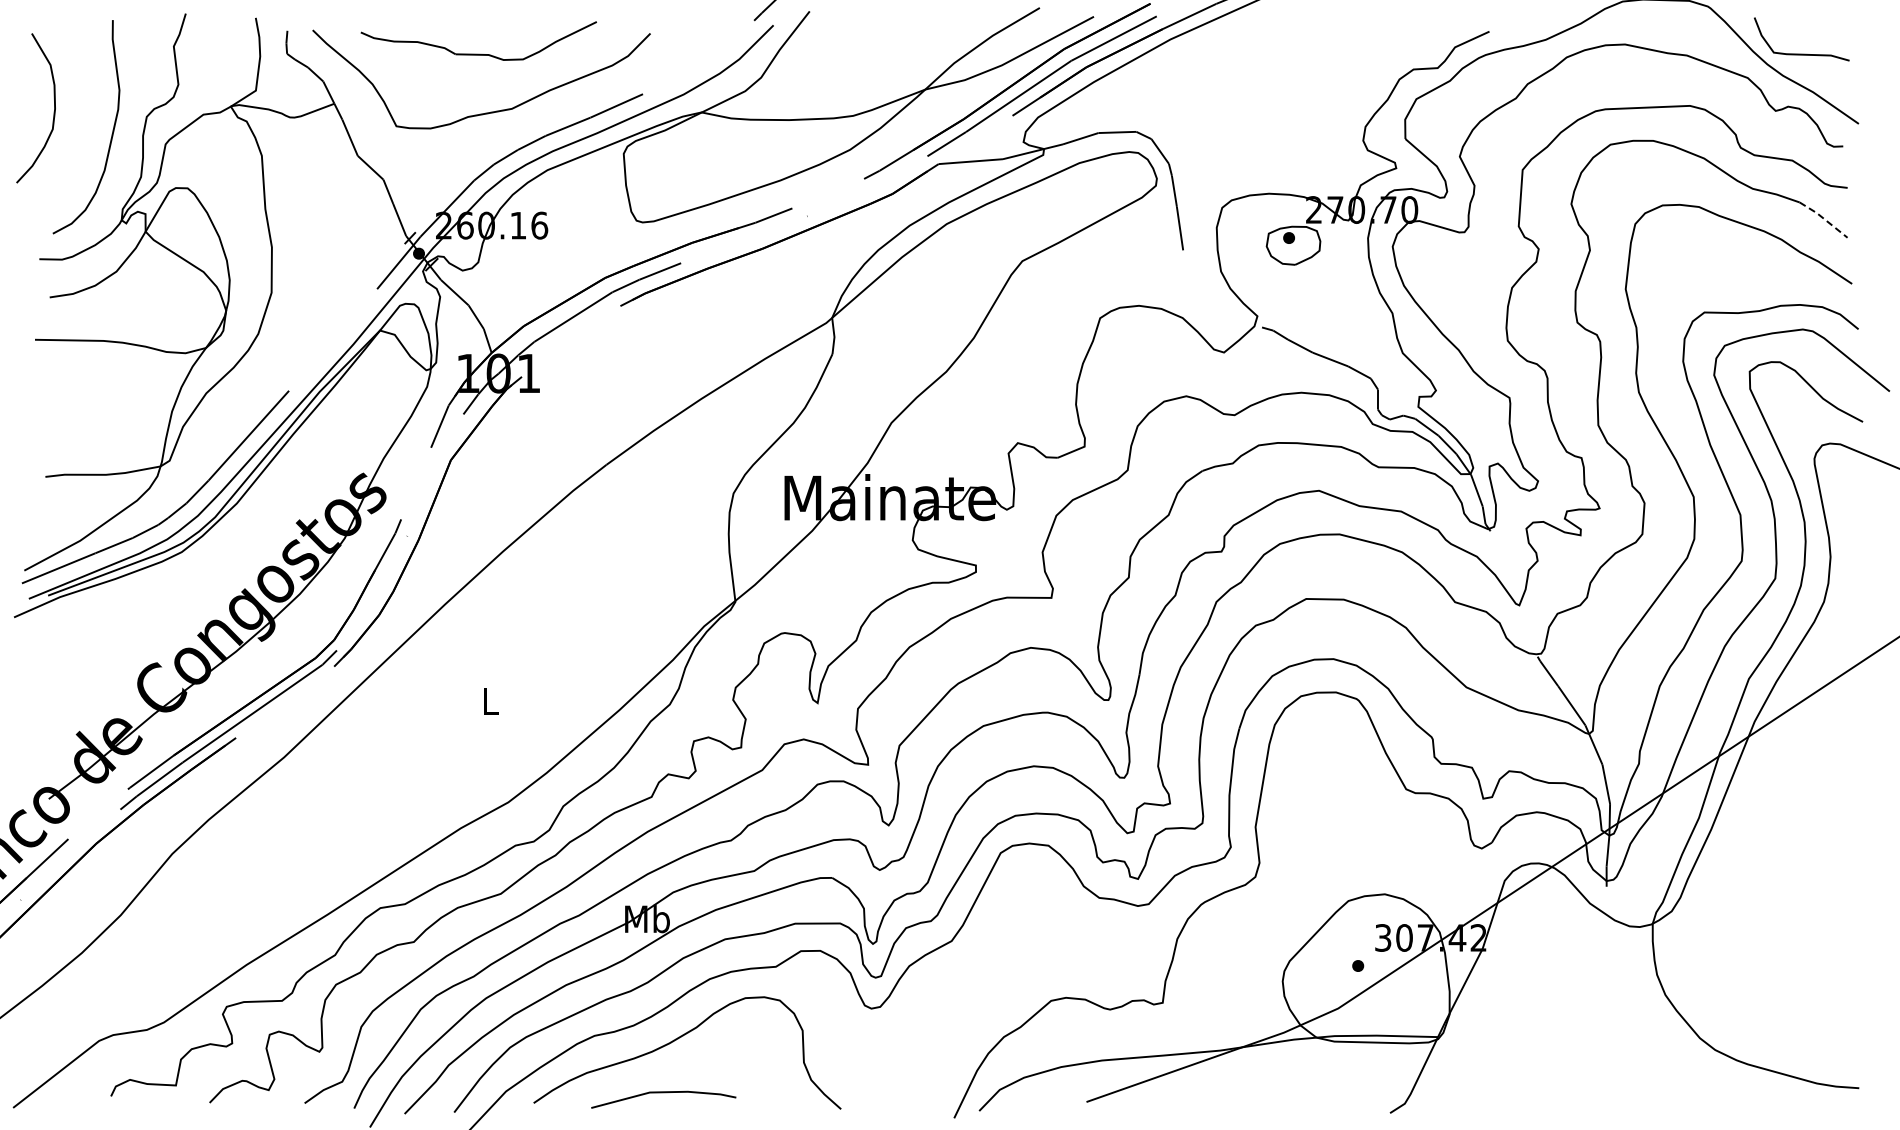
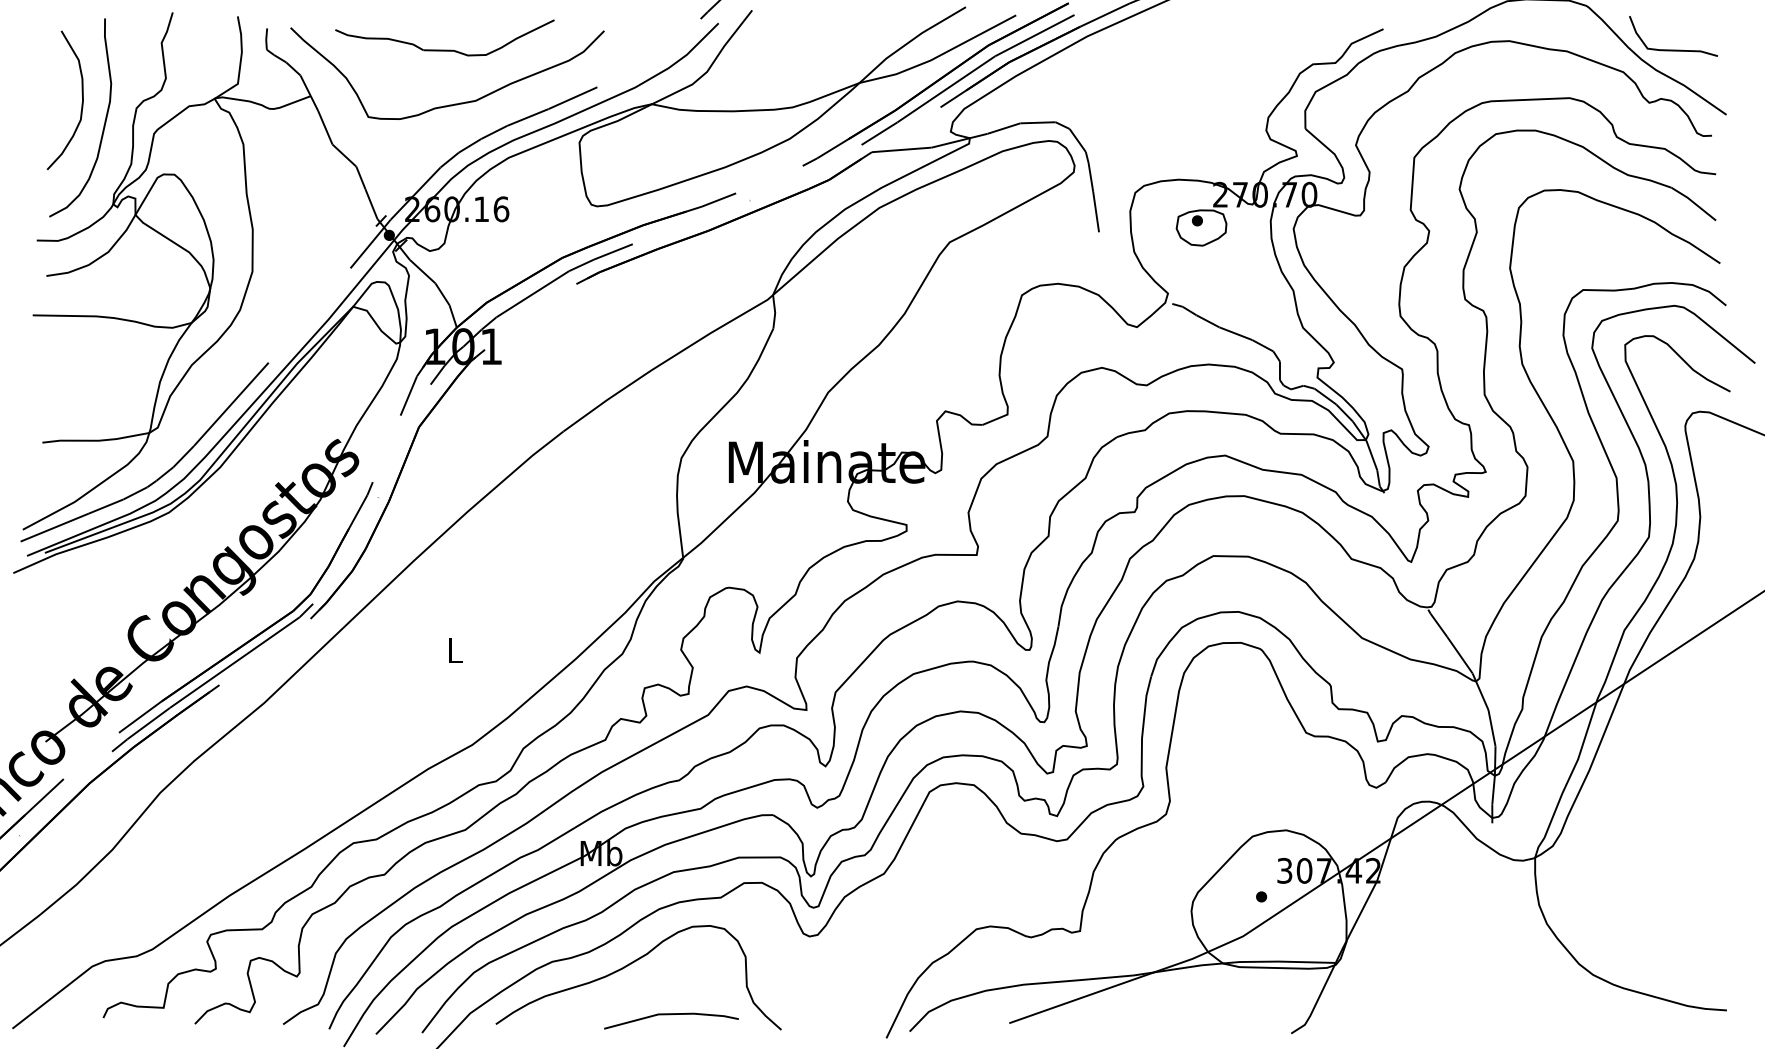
curve: (53, 111) -> (81, 103), moved
line: (1823, 218) -> (1693, 202), dashed -> solid
line: (663, 1093) -> (671, 1015), moved

